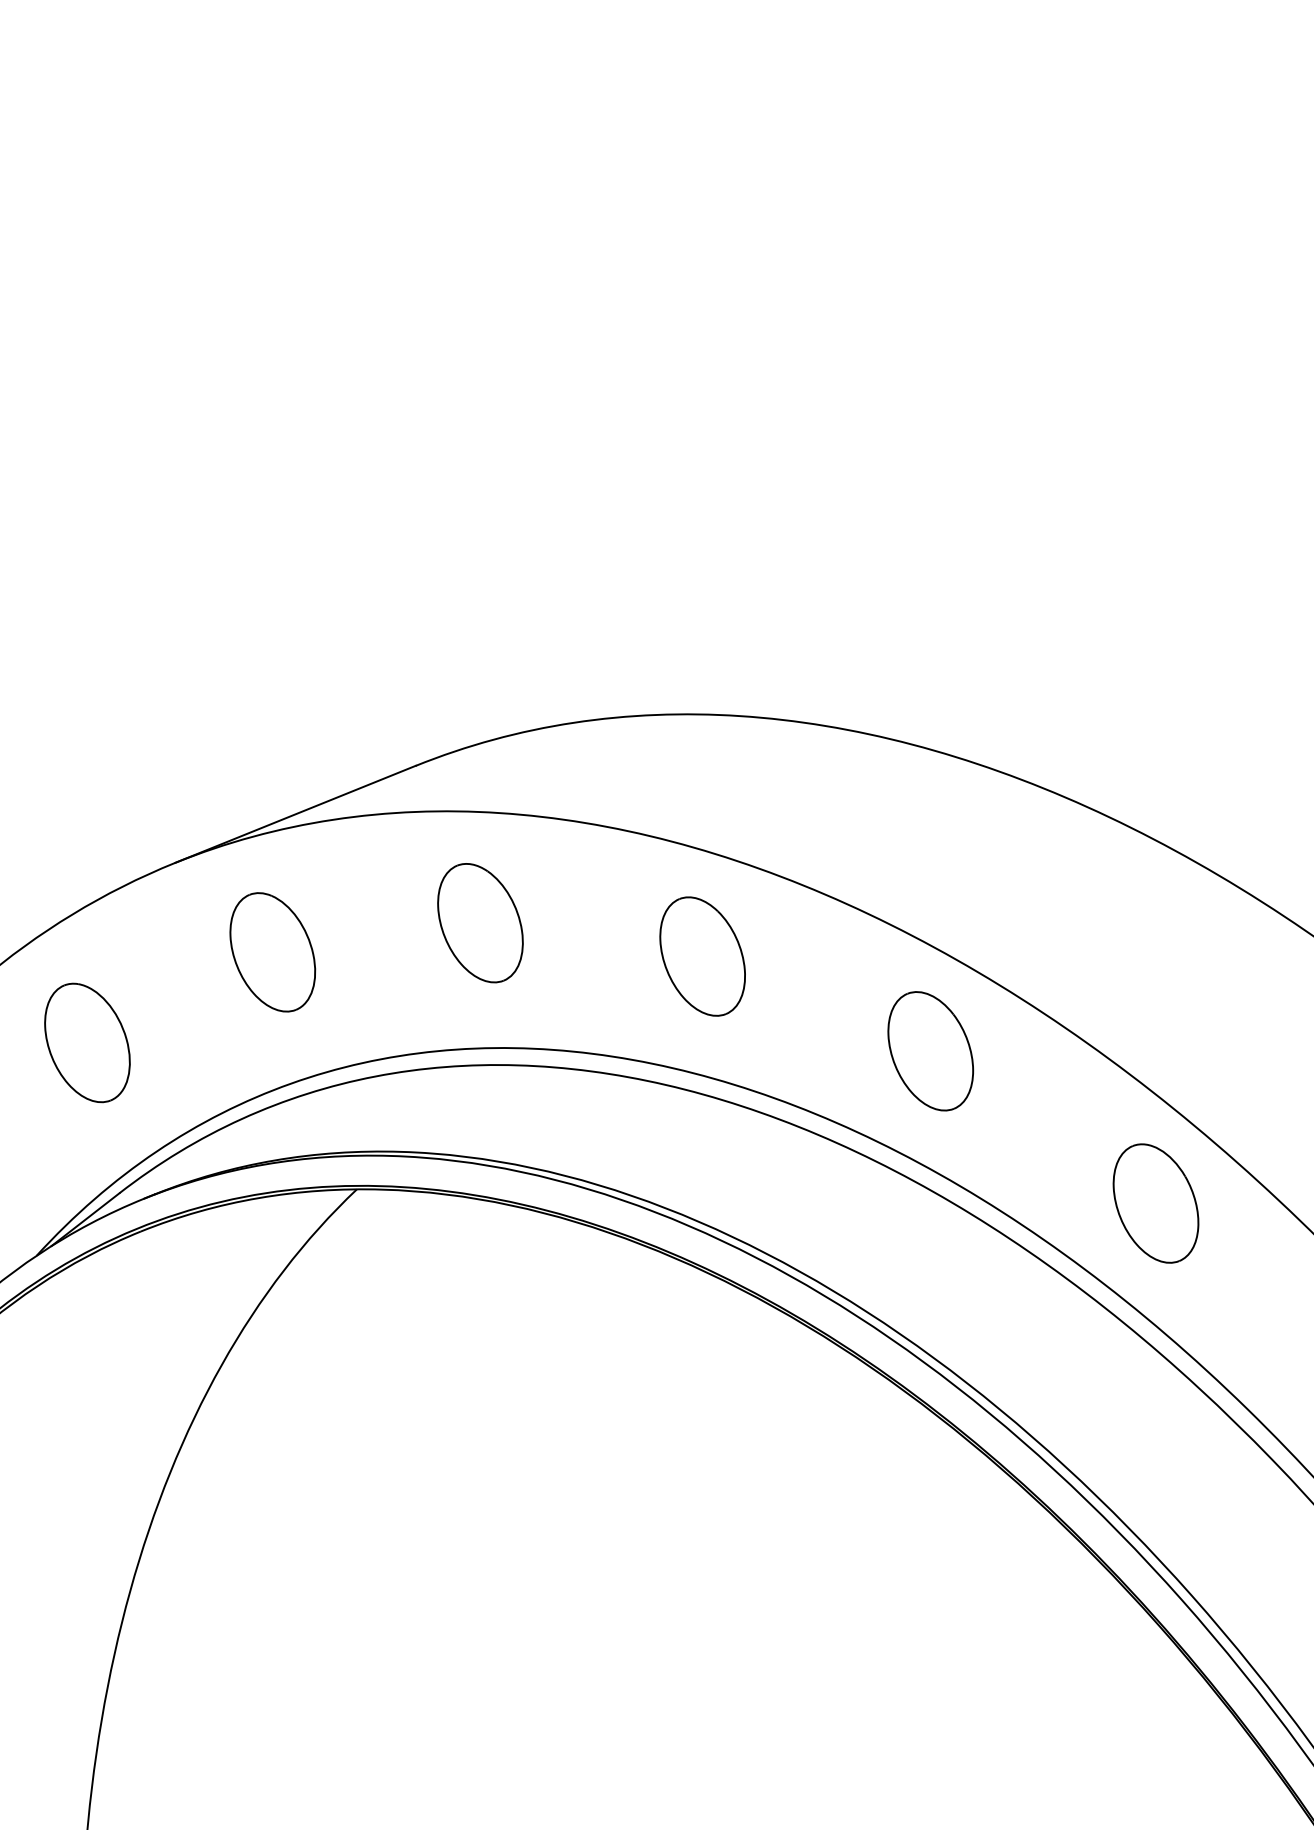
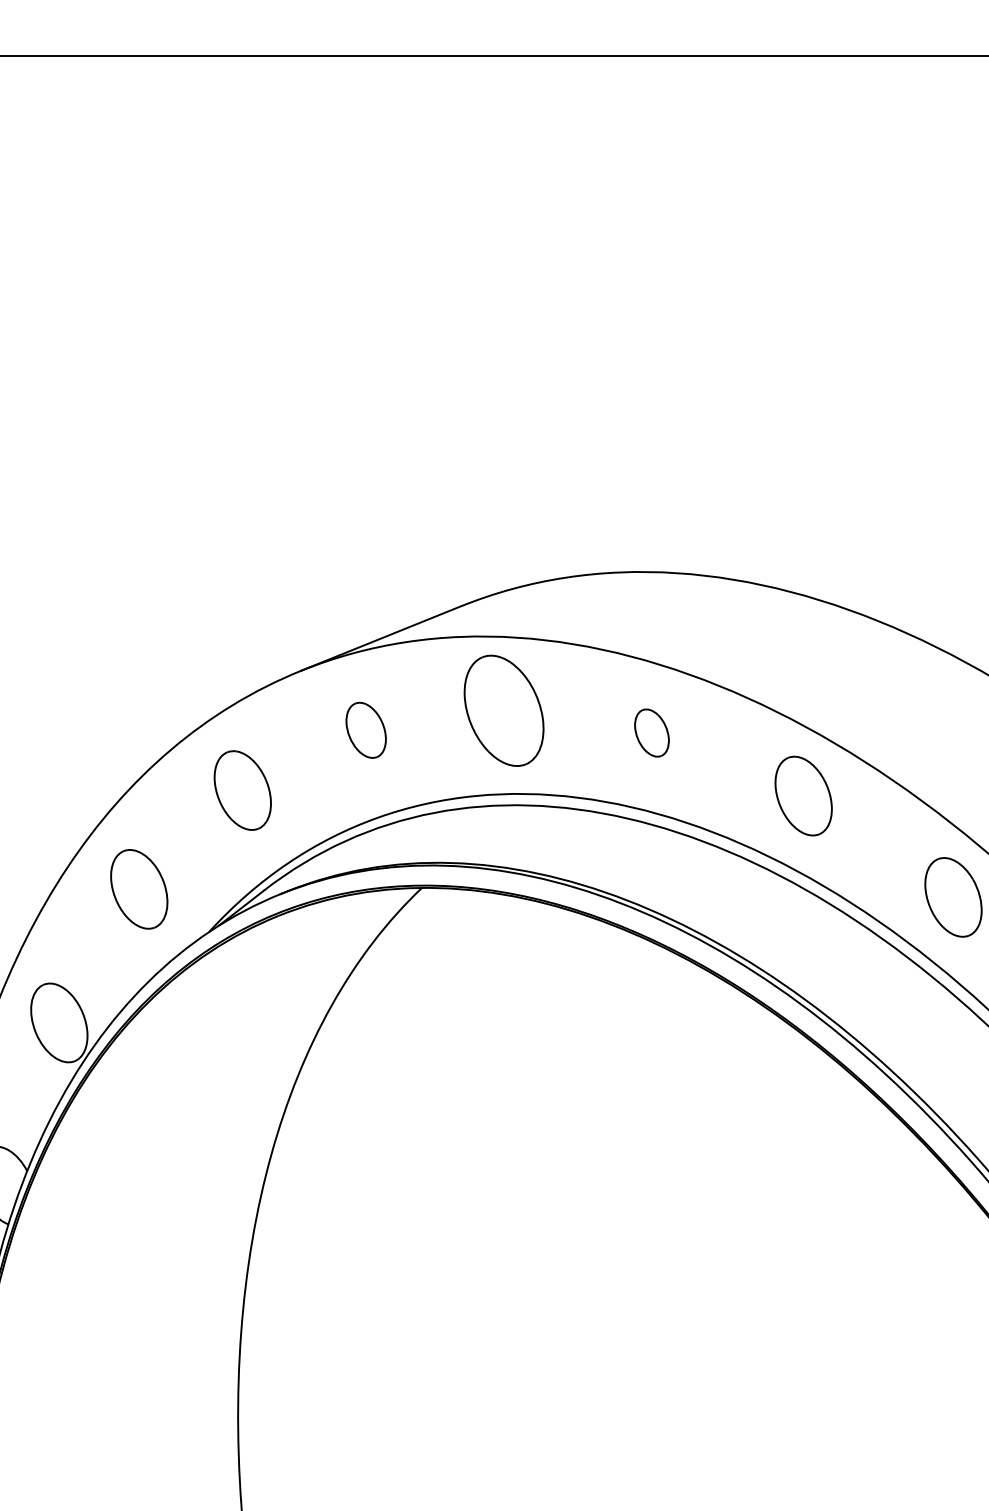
part: (480, 922) -> (504, 710), size x1.4
part: (273, 952) -> (366, 730), size x0.7
part: (701, 955) -> (651, 732), size x0.6

